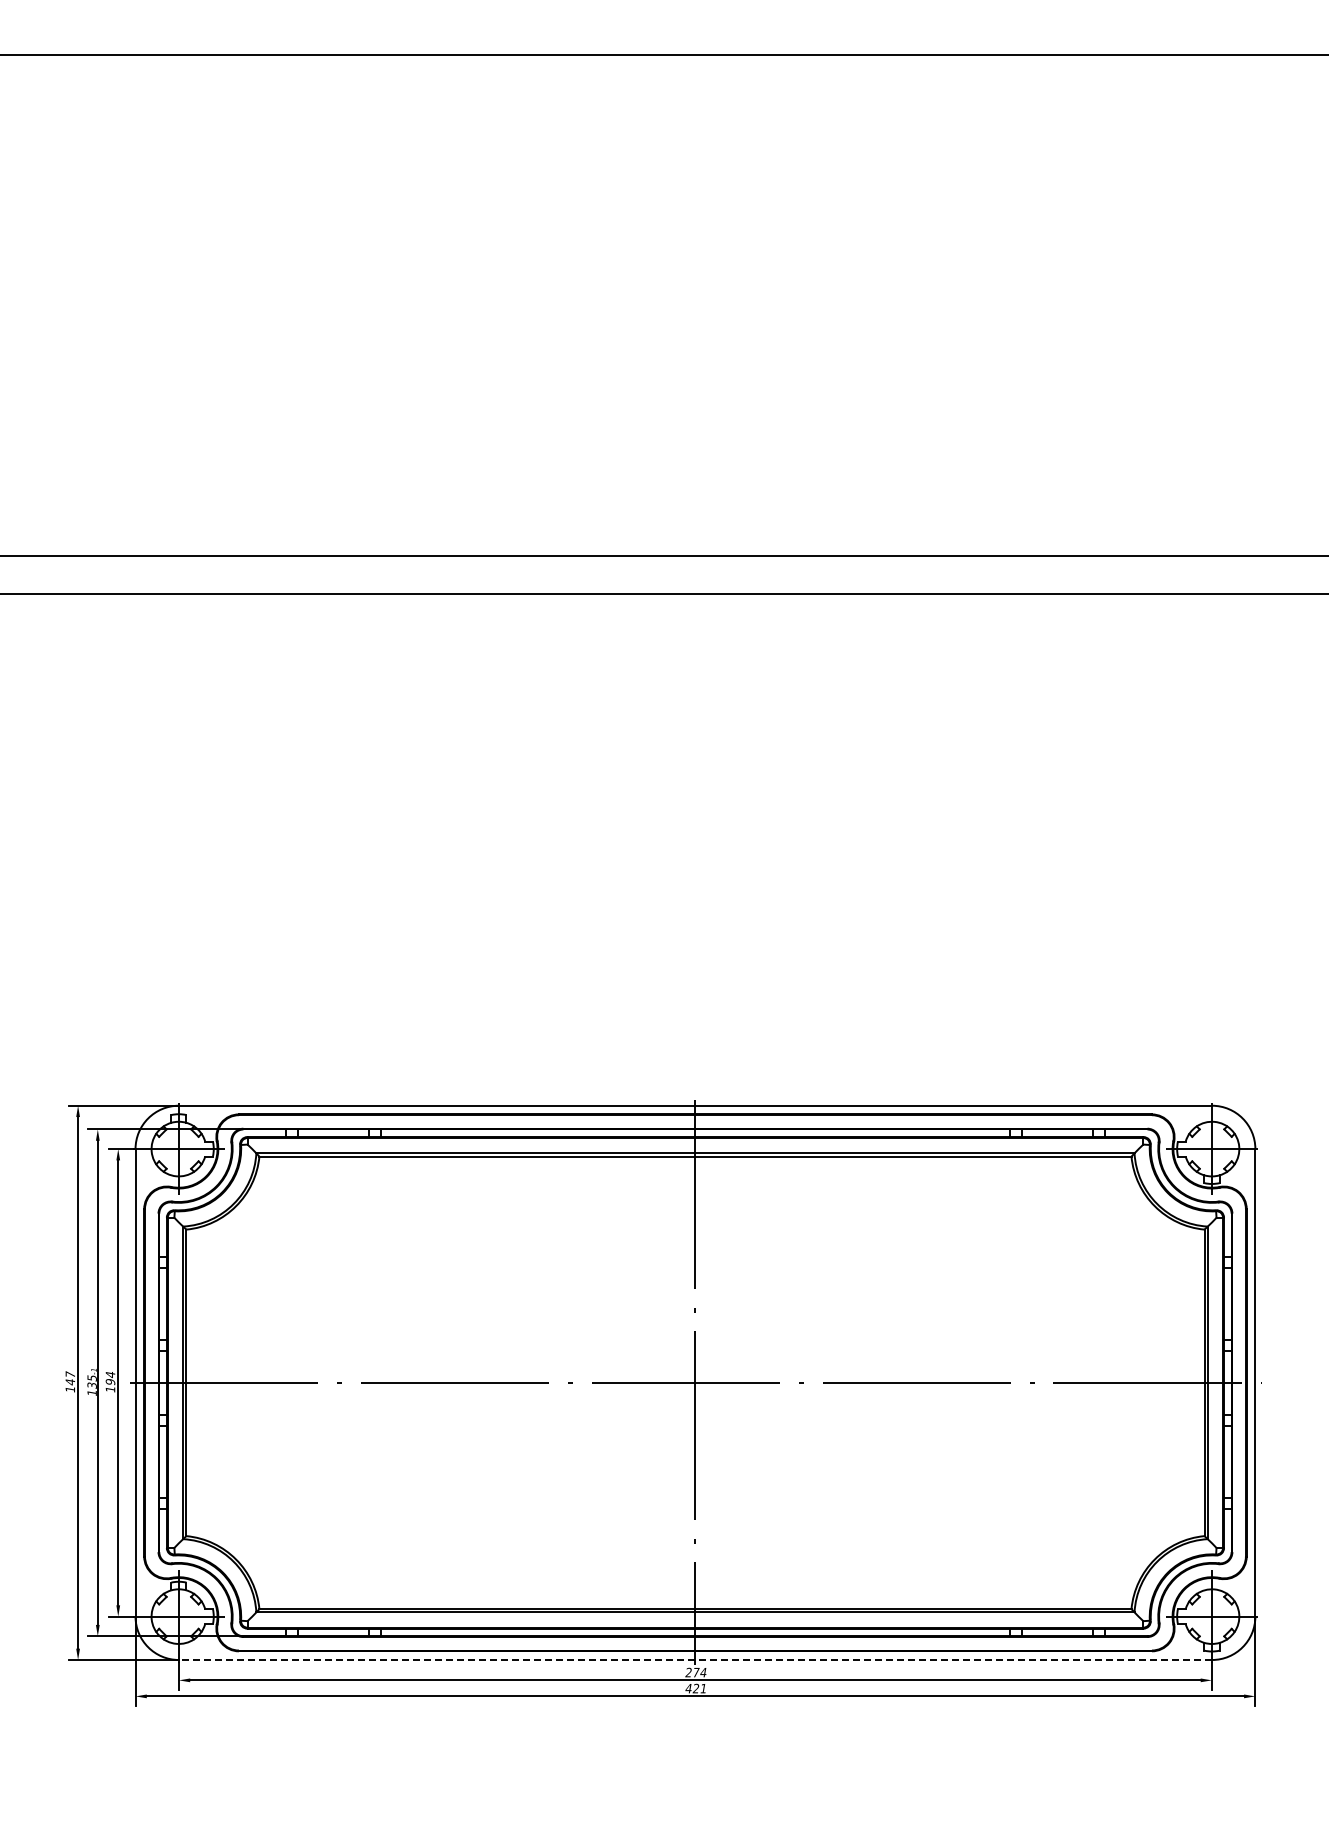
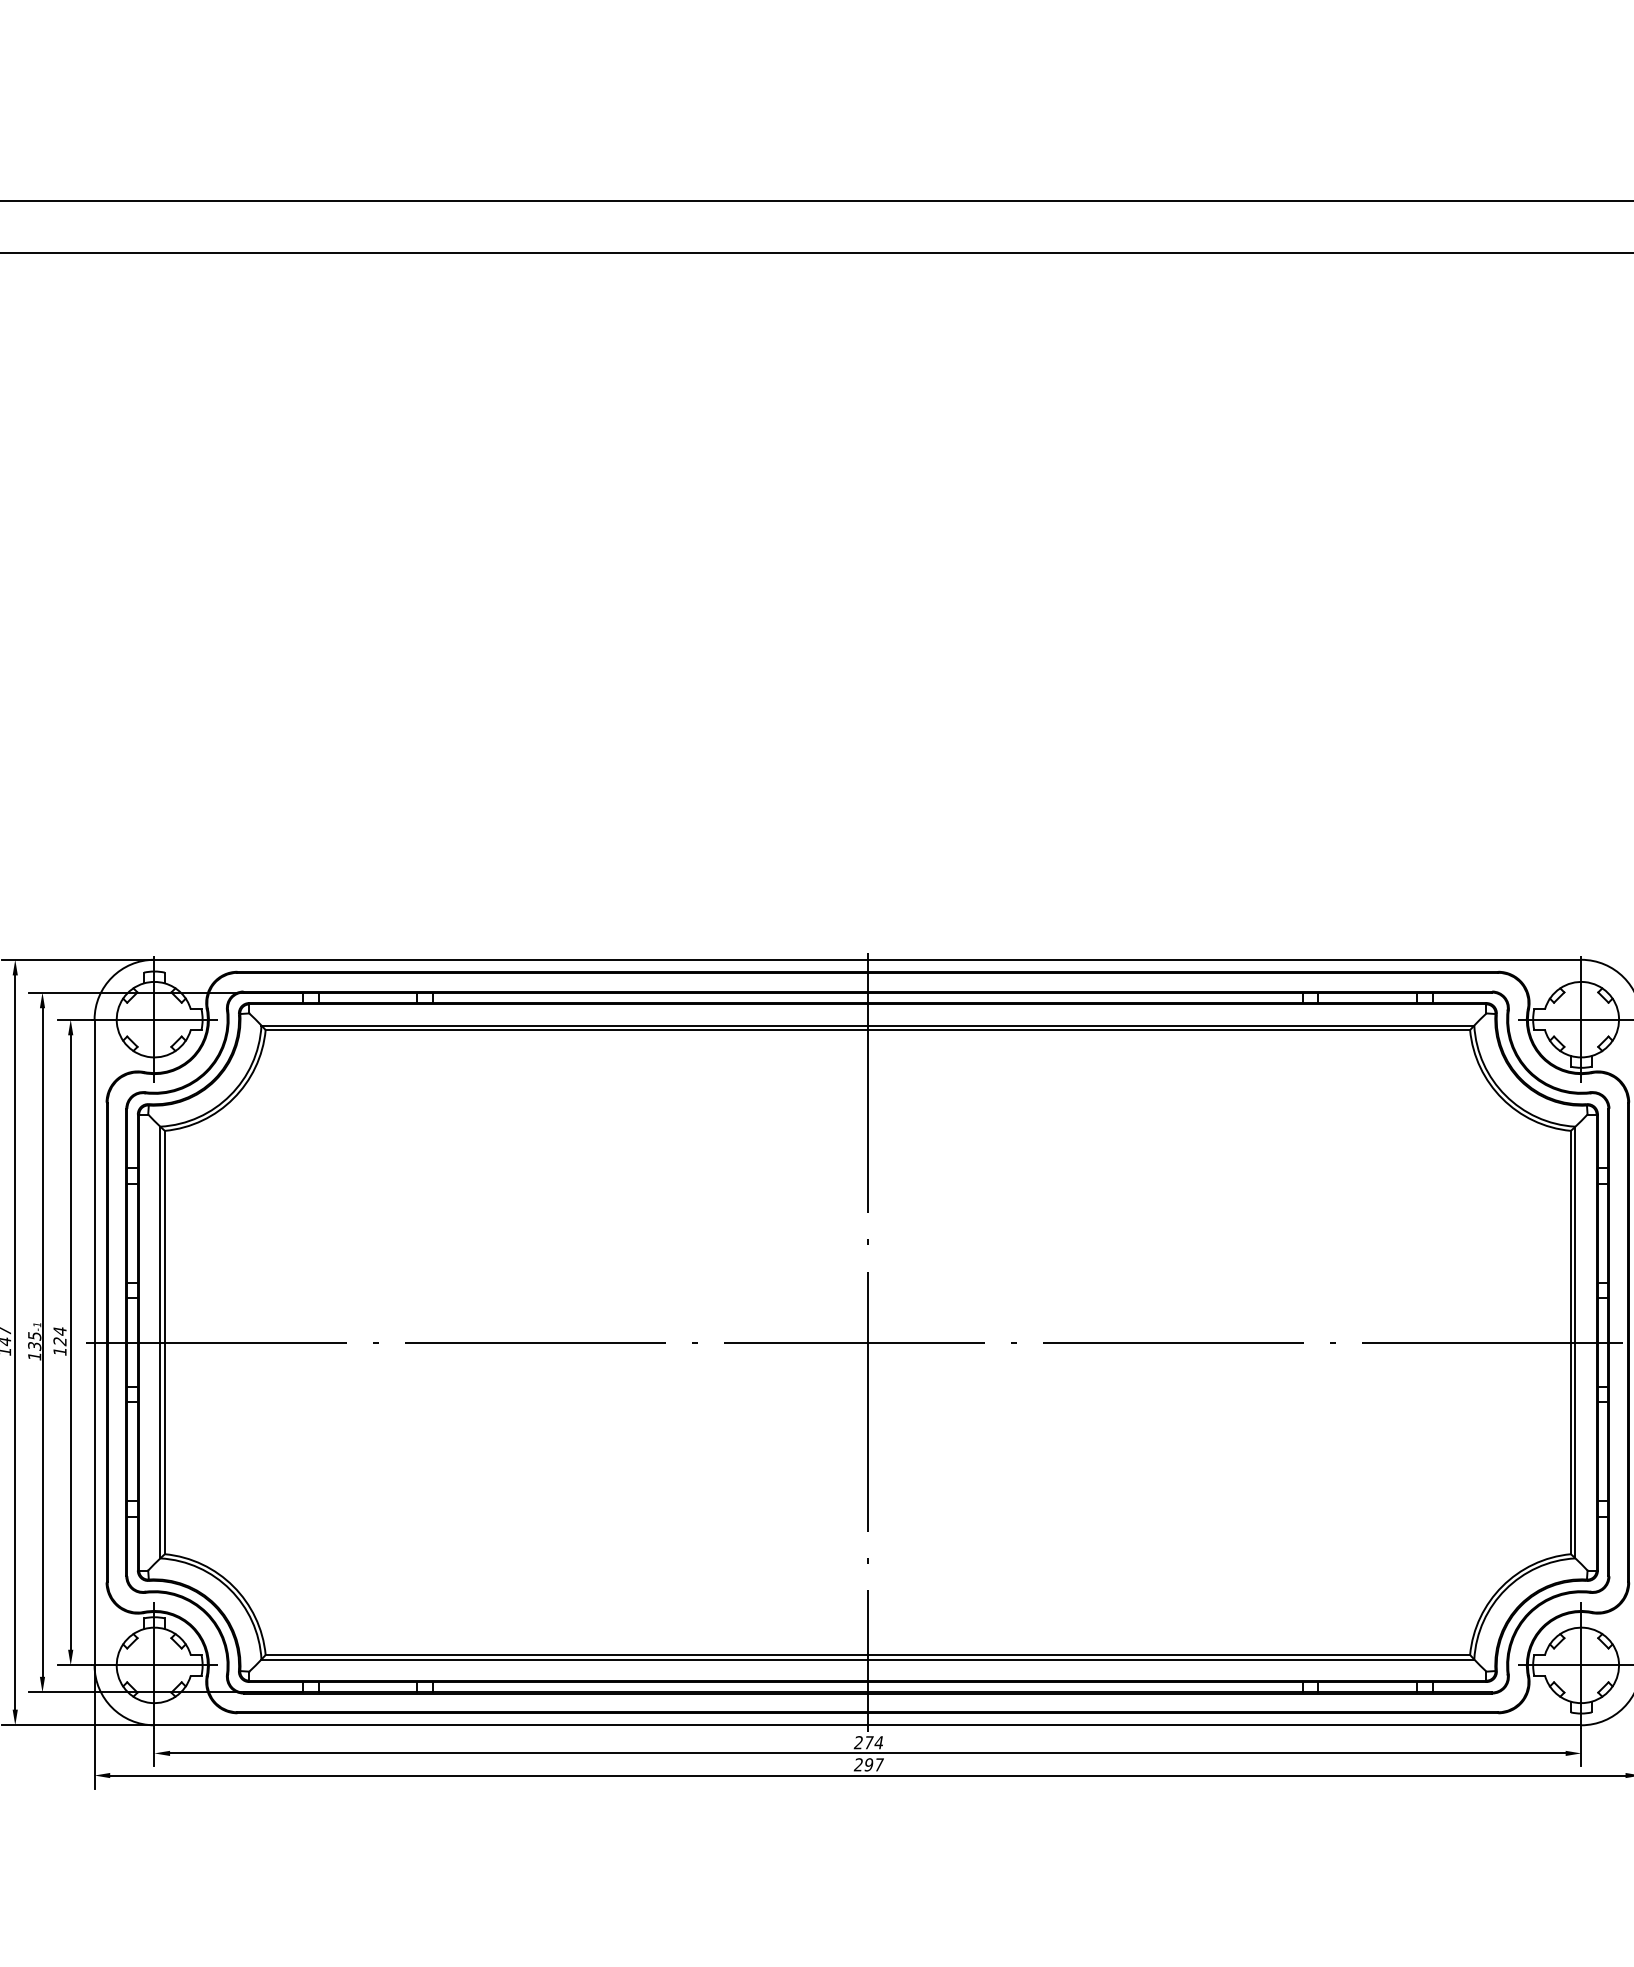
text: (110, 1382) -> (60, 1342), 194 -> 124
line: (695, 1660) -> (867, 1725), dashed -> solid
text: (696, 1688) -> (869, 1764), 421 -> 297

